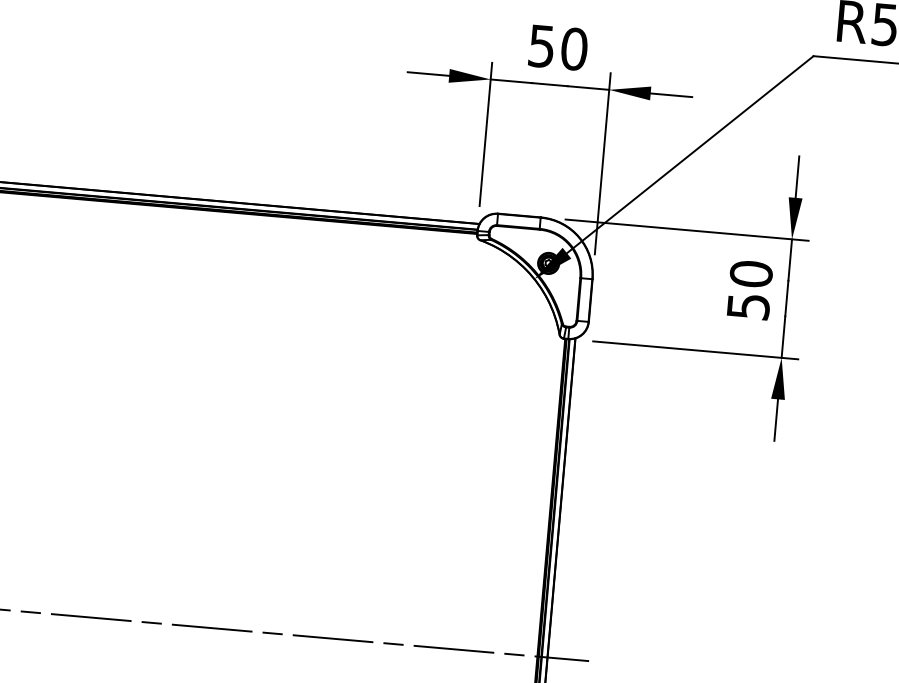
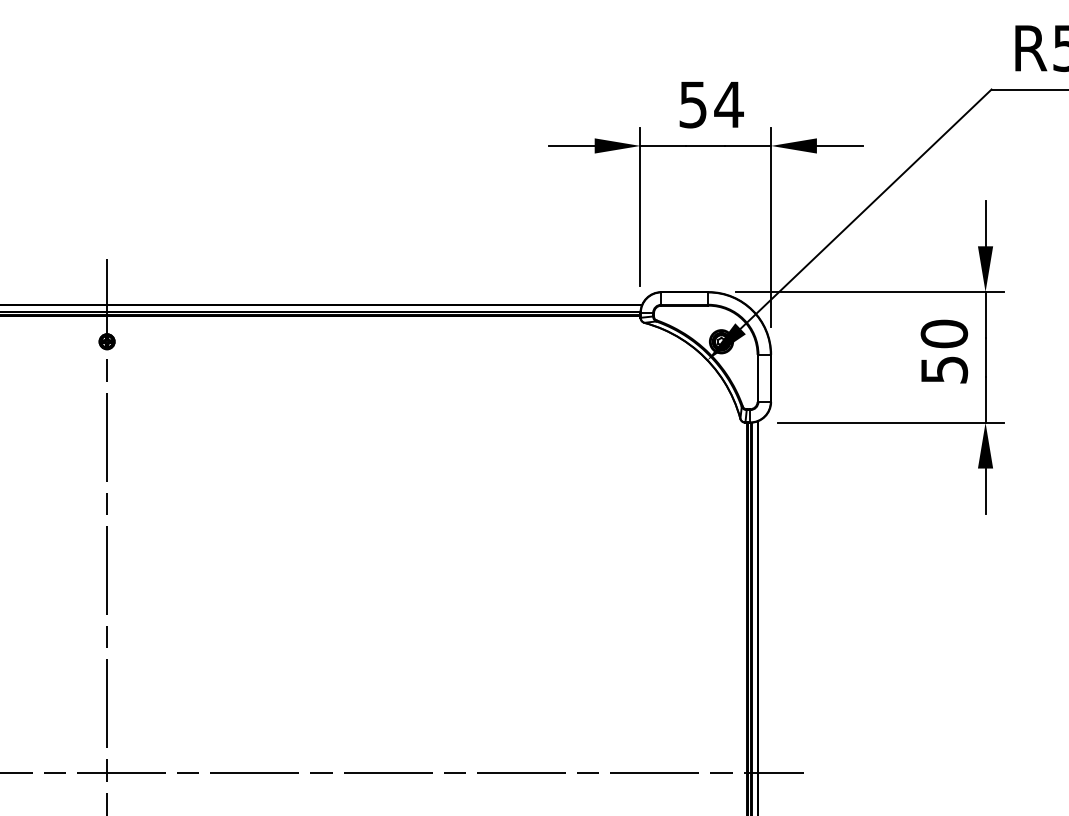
text: (573, 48) -> (728, 104), 50 -> 54

